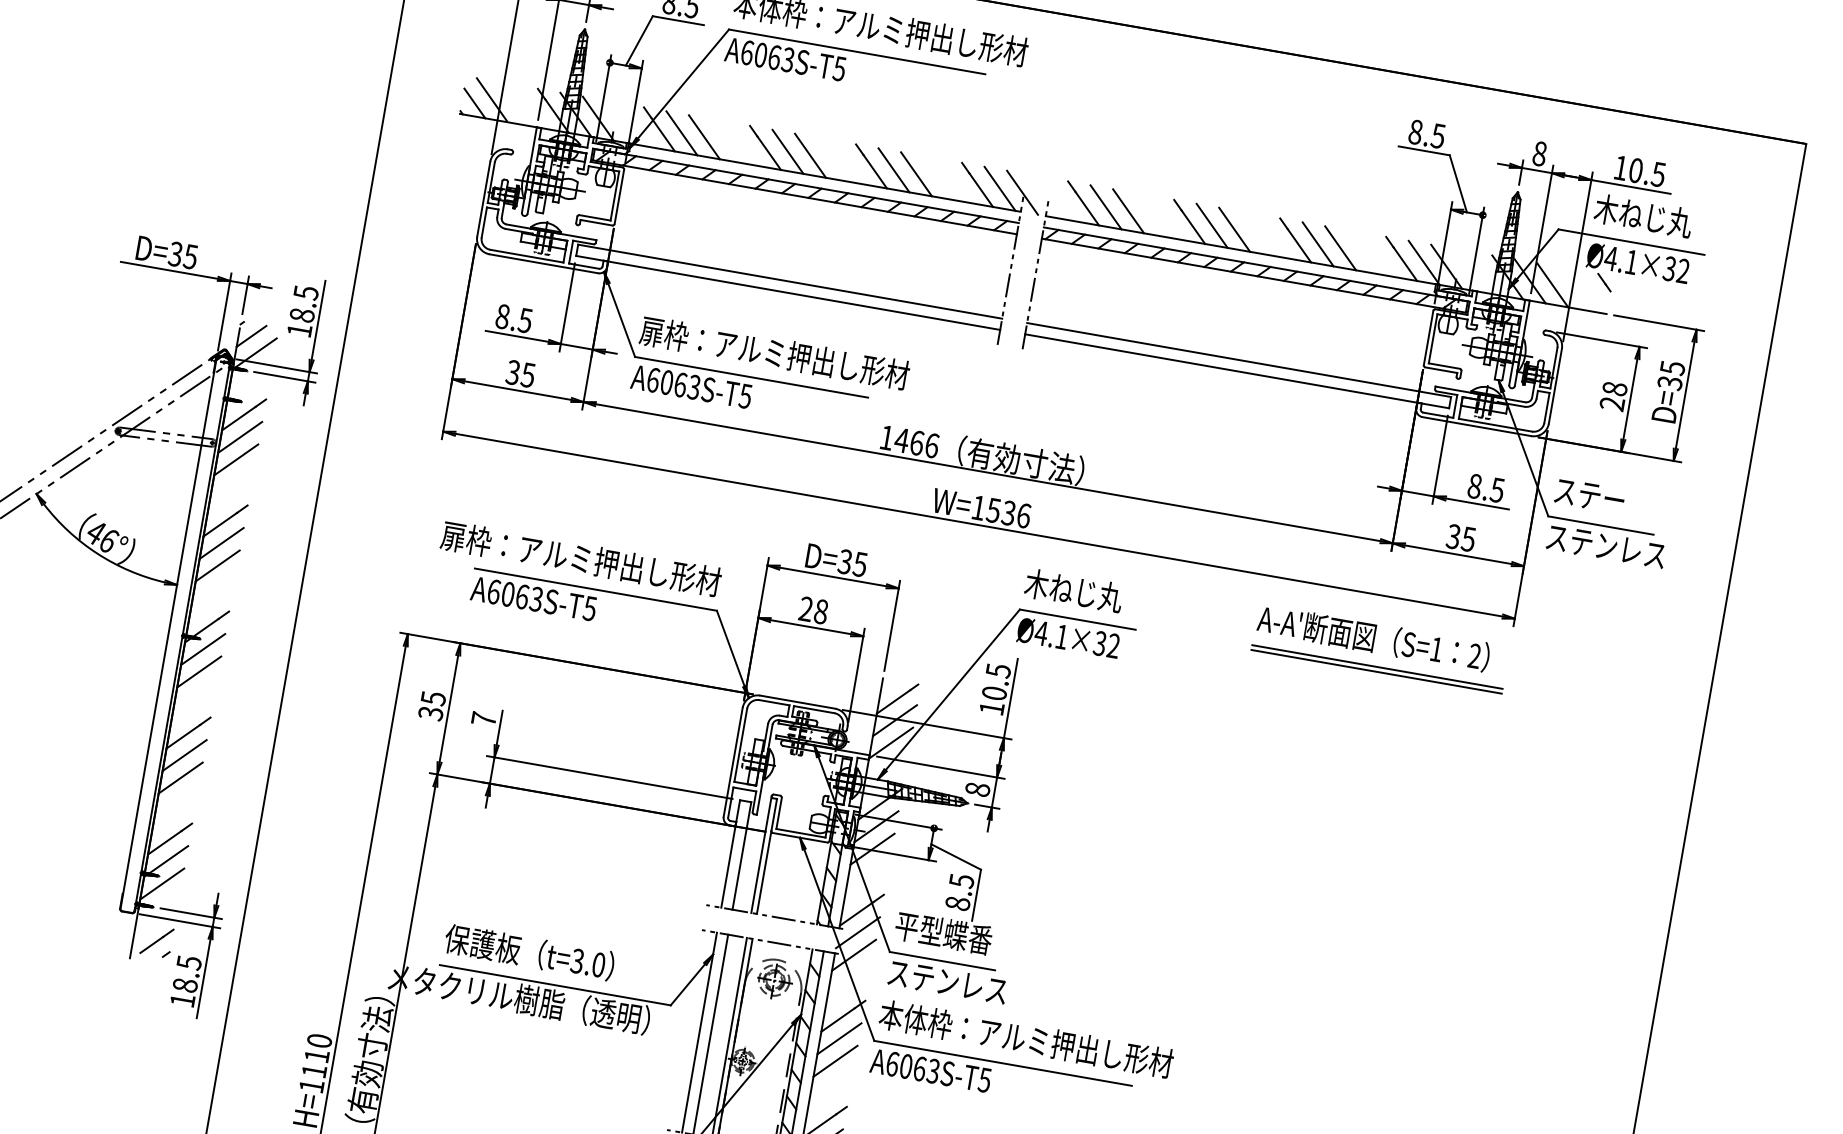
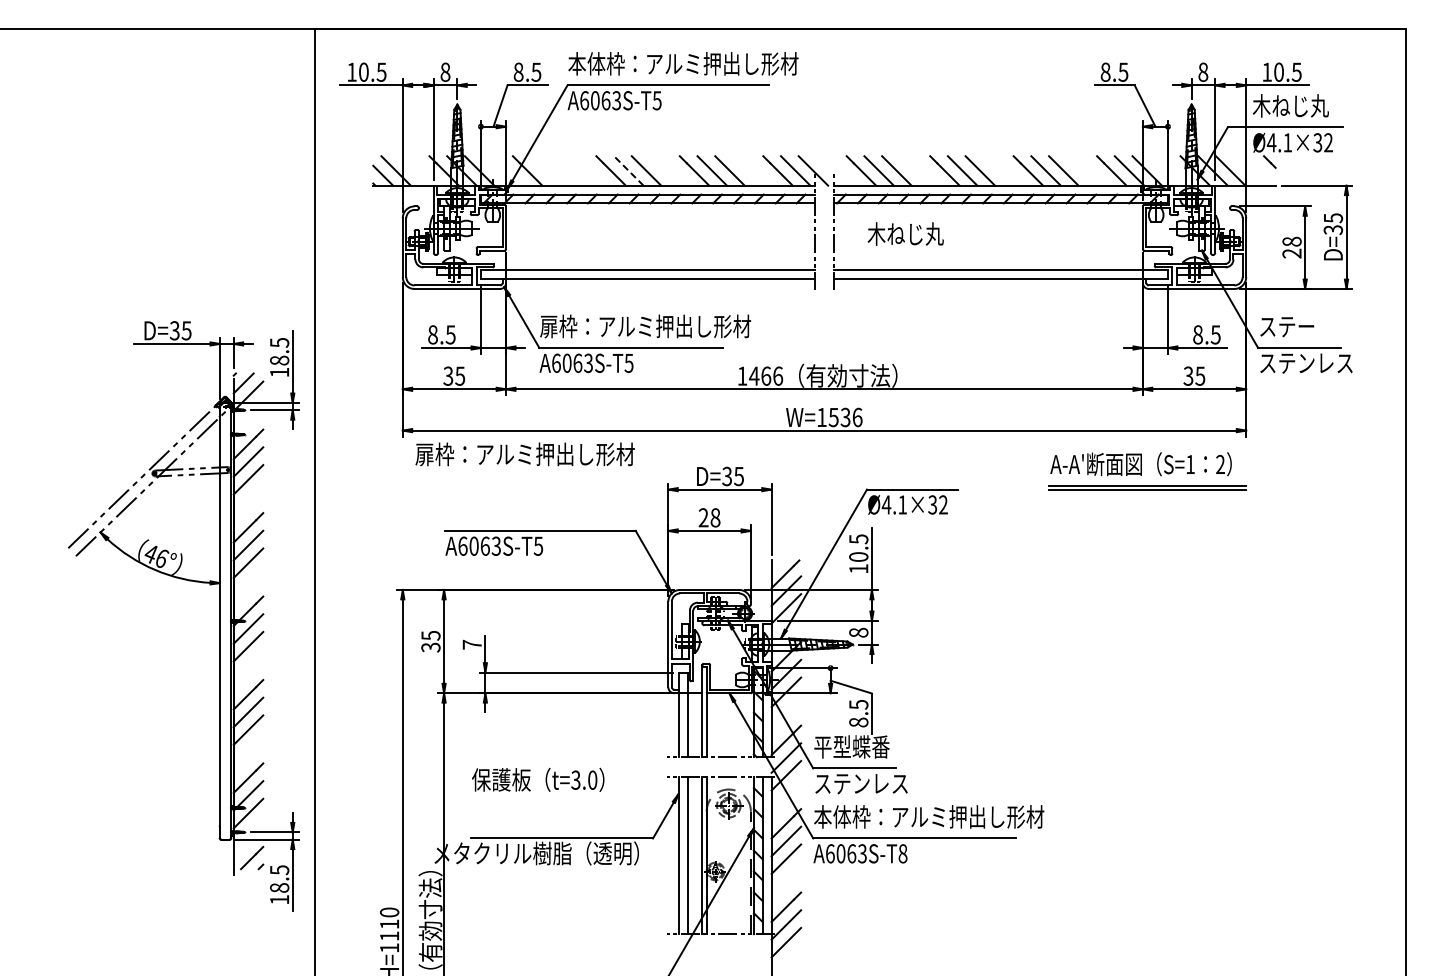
line: (682, 132) -> (545, 170), removed
line: (703, 136) -> (562, 170), removed
line: (787, 151) -> (628, 170), solid -> dashed
text: (580, 558) -> (524, 454), moved
text: (1073, 589) -> (905, 233), moved
text: (530, 952) -> (538, 779), moved
text: (984, 1079) -> (902, 853), A6063S-T5 -> A6063S-T8

